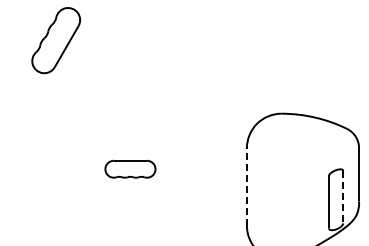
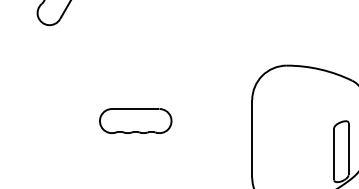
part: (130, 169) -> (135, 121), size x1.43
line: (246, 186) -> (251, 138), dashed -> solid
line: (343, 197) -> (348, 149), dashed -> solid

